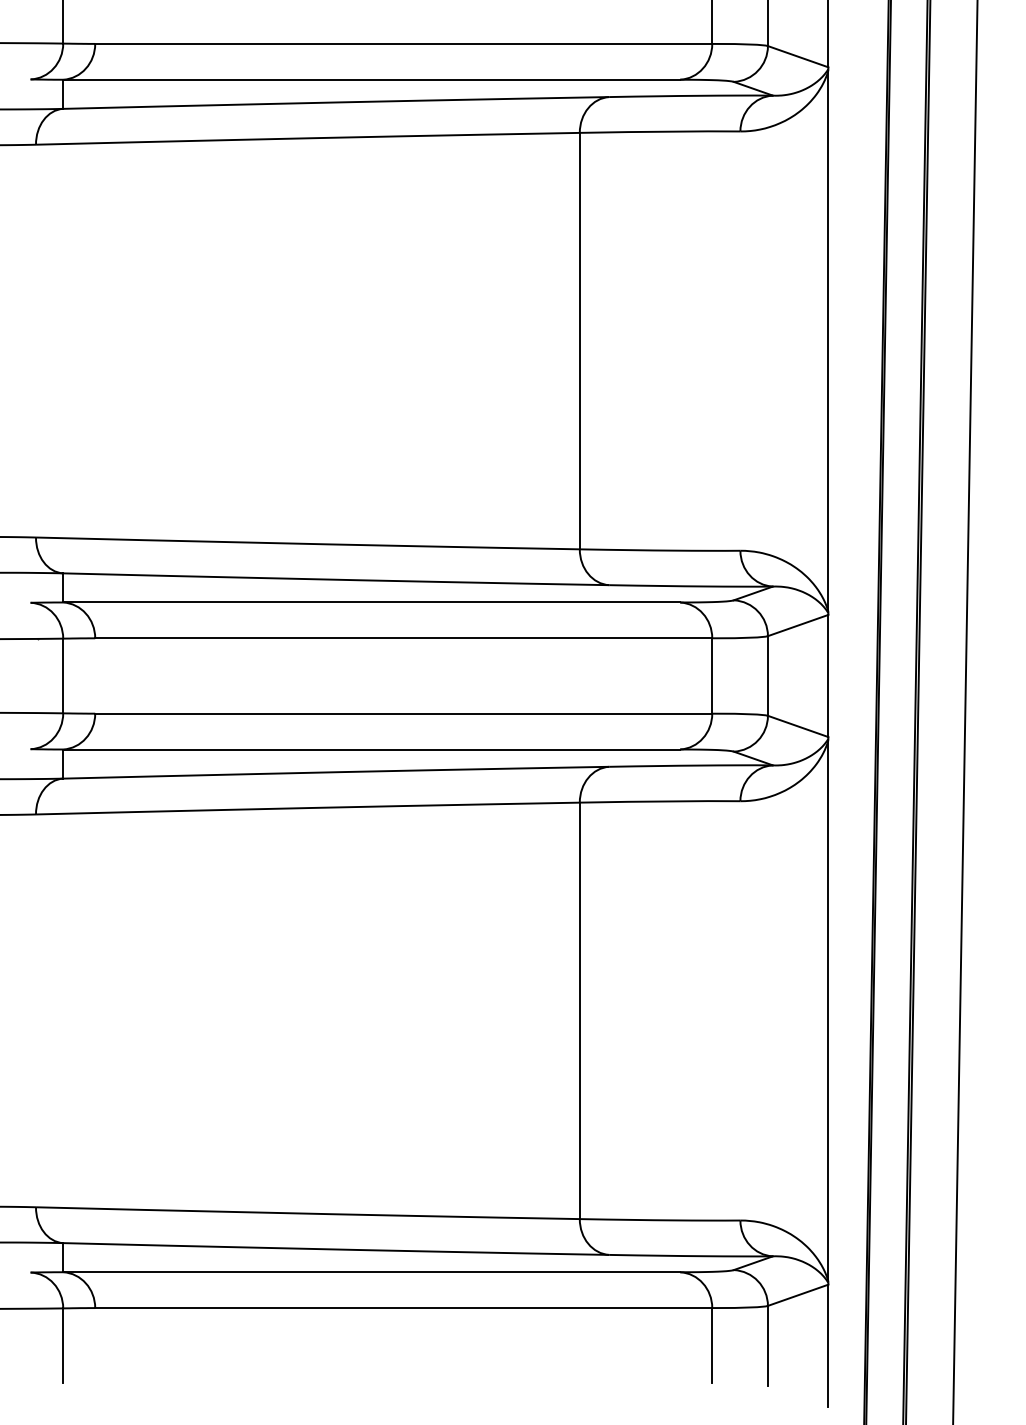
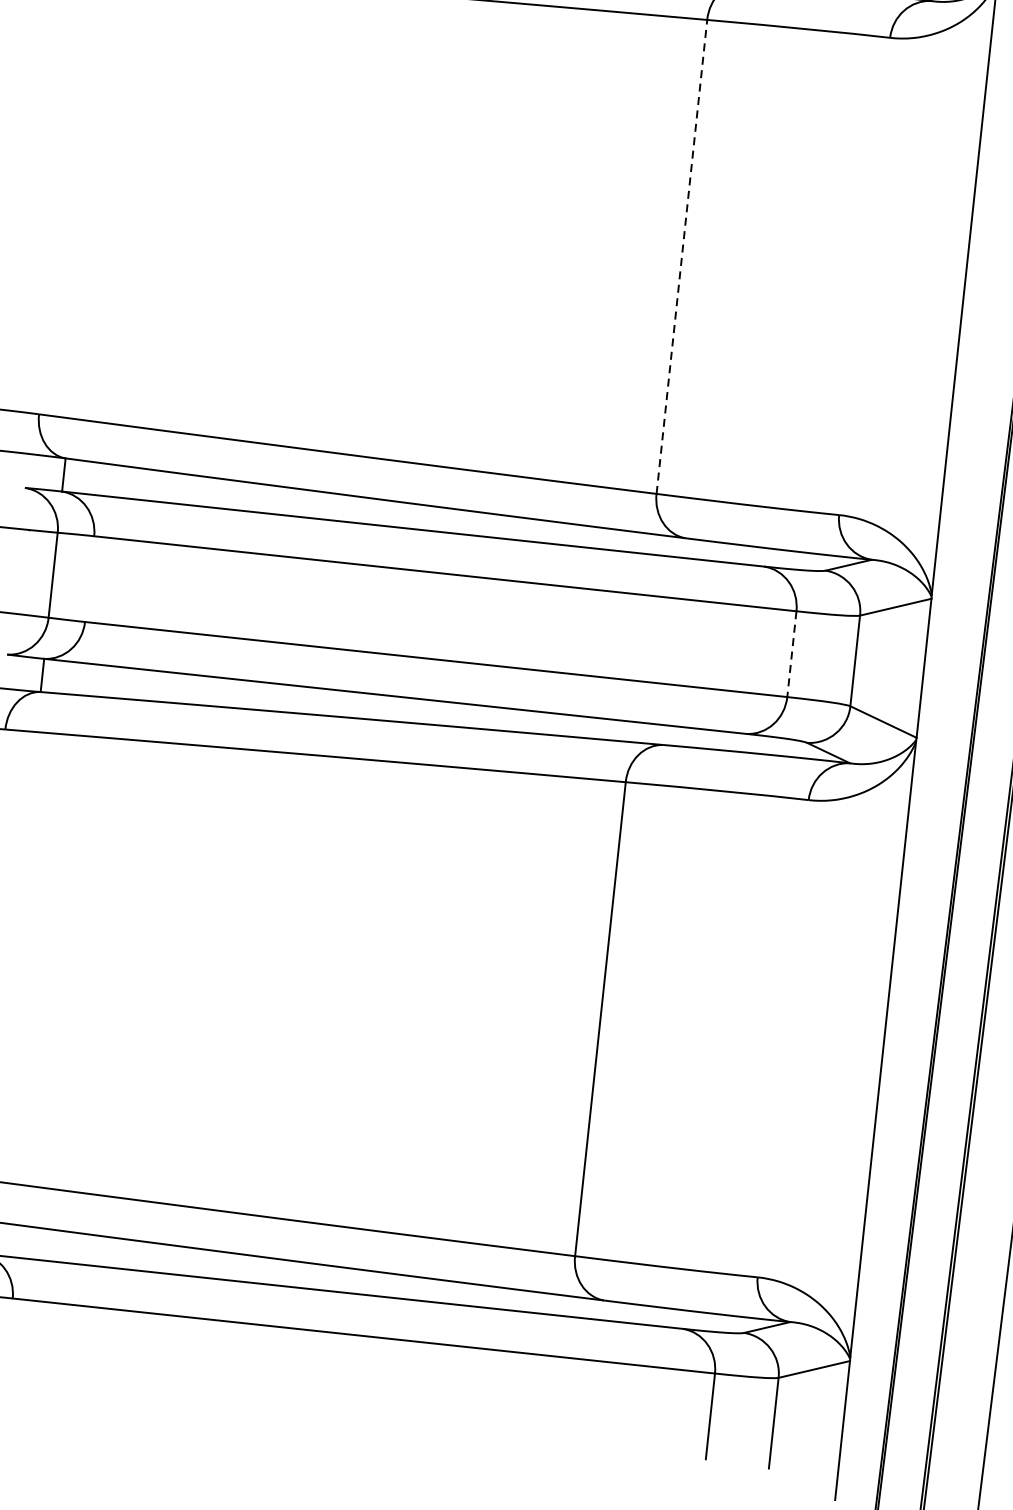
line: (579, 340) -> (681, 256), solid -> dashed
line: (712, 676) -> (792, 654), solid -> dashed

